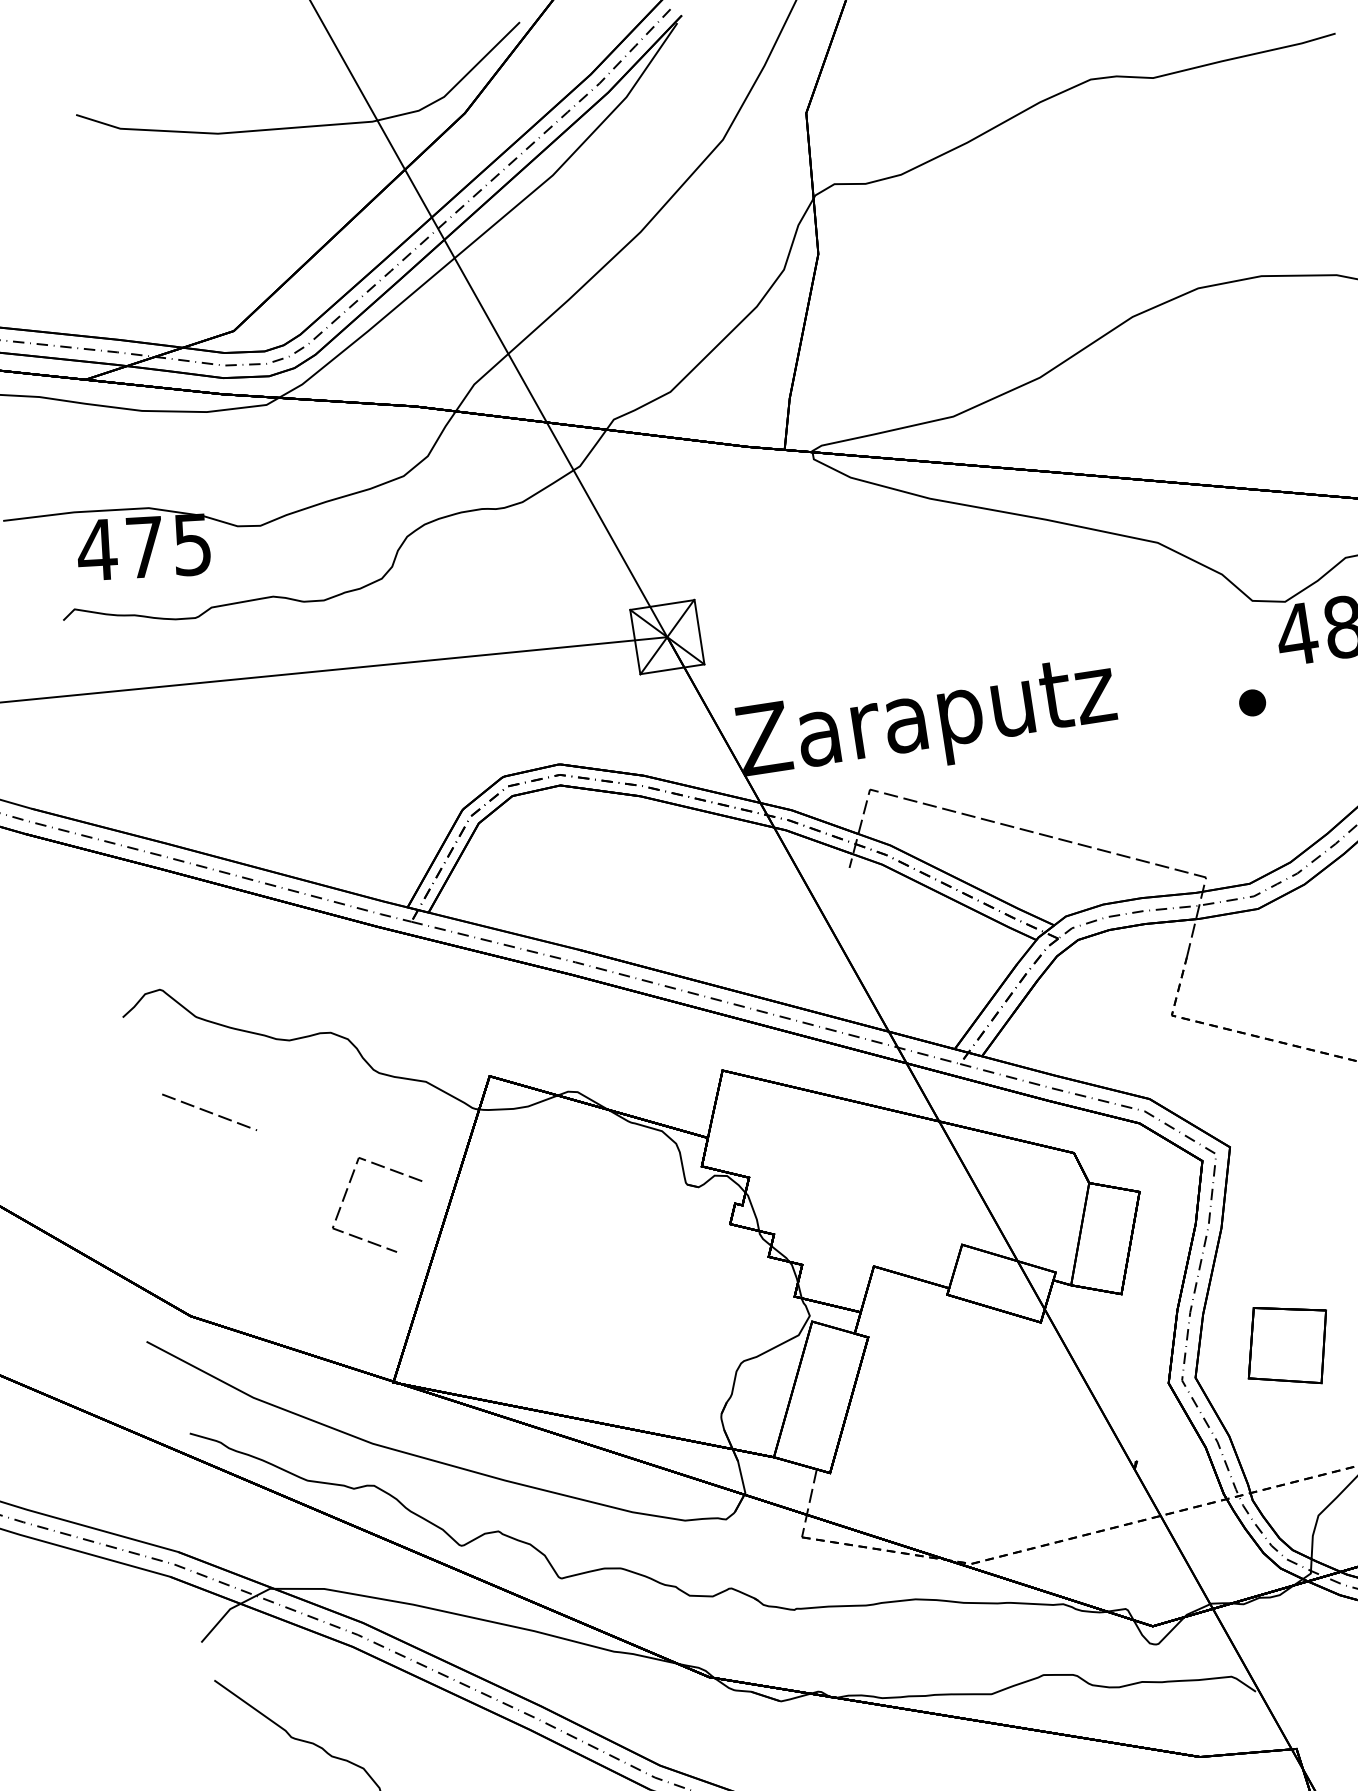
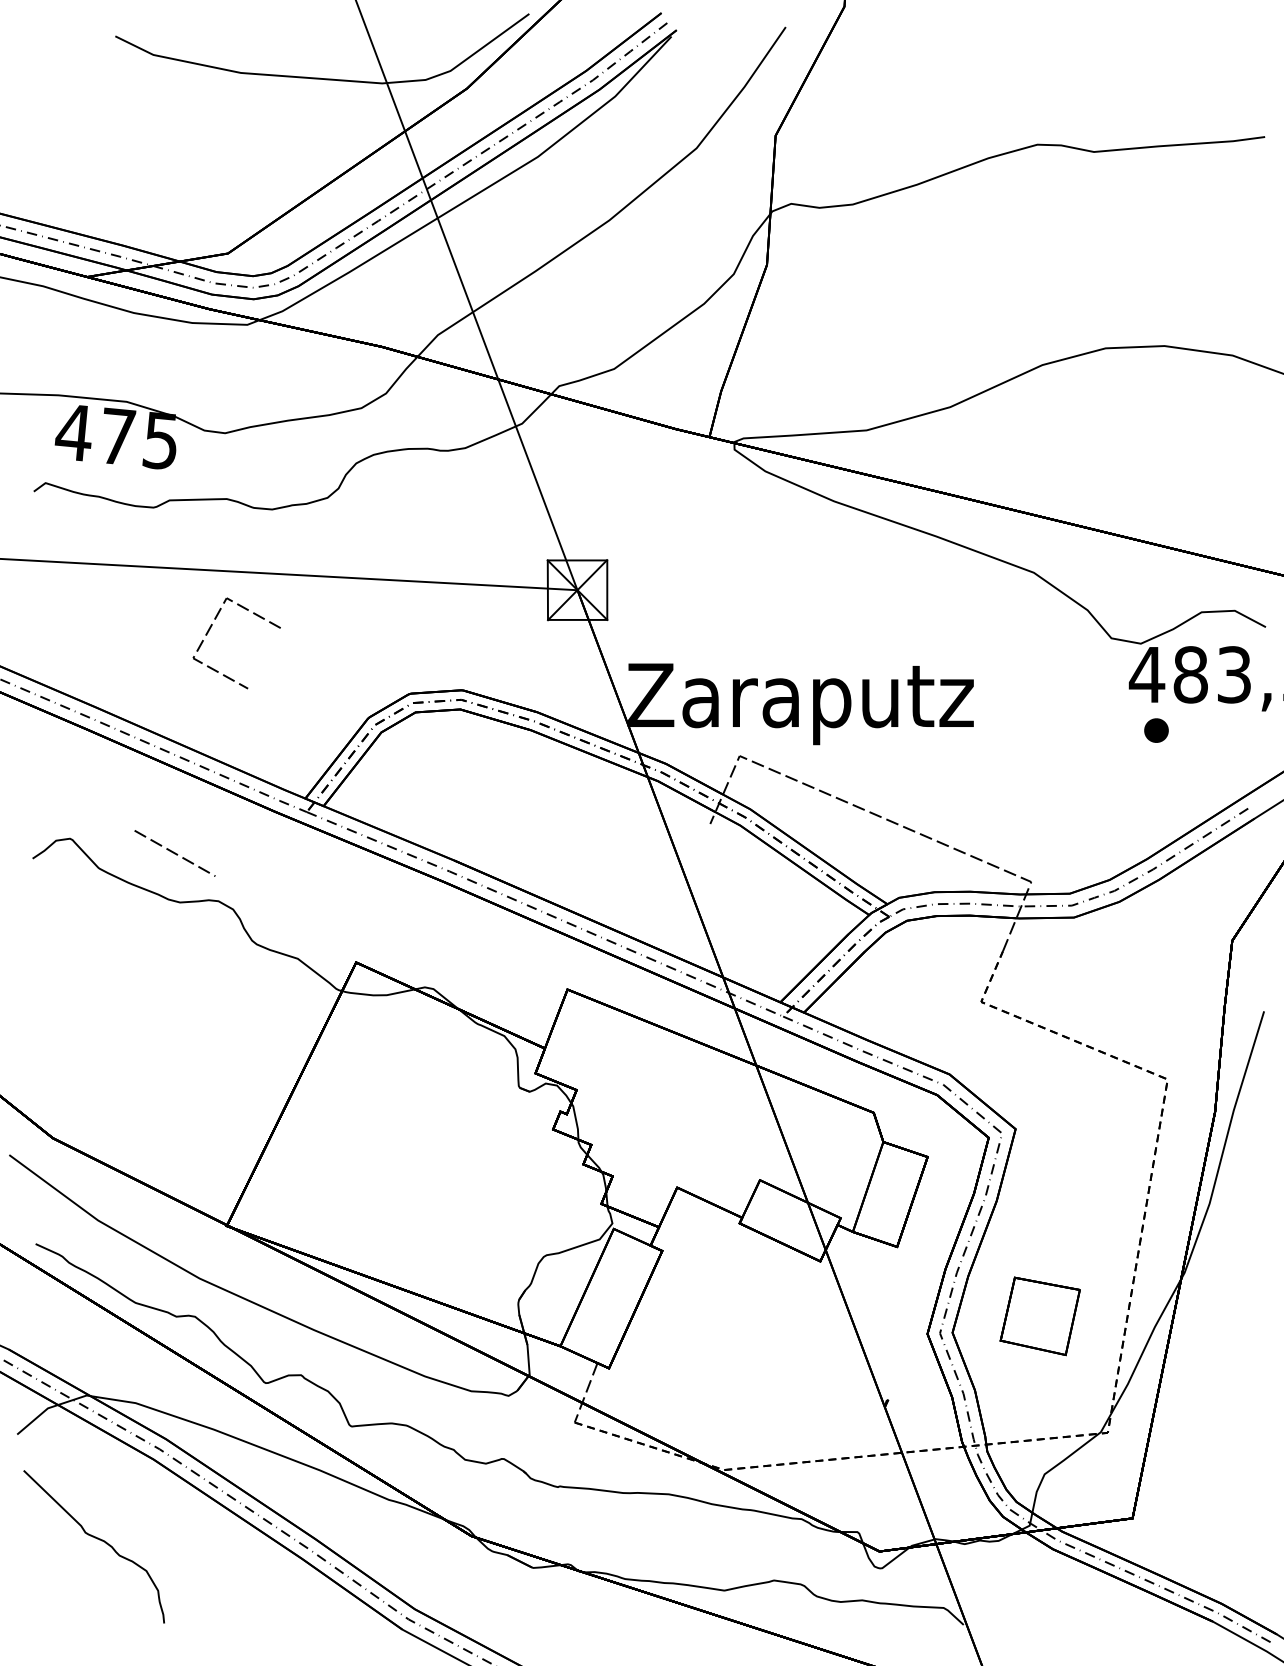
part: (1252, 702) -> (1156, 730), moved
line: (209, 1112) -> (174, 853), moved
line: (346, 1194) -> (210, 629), moved

